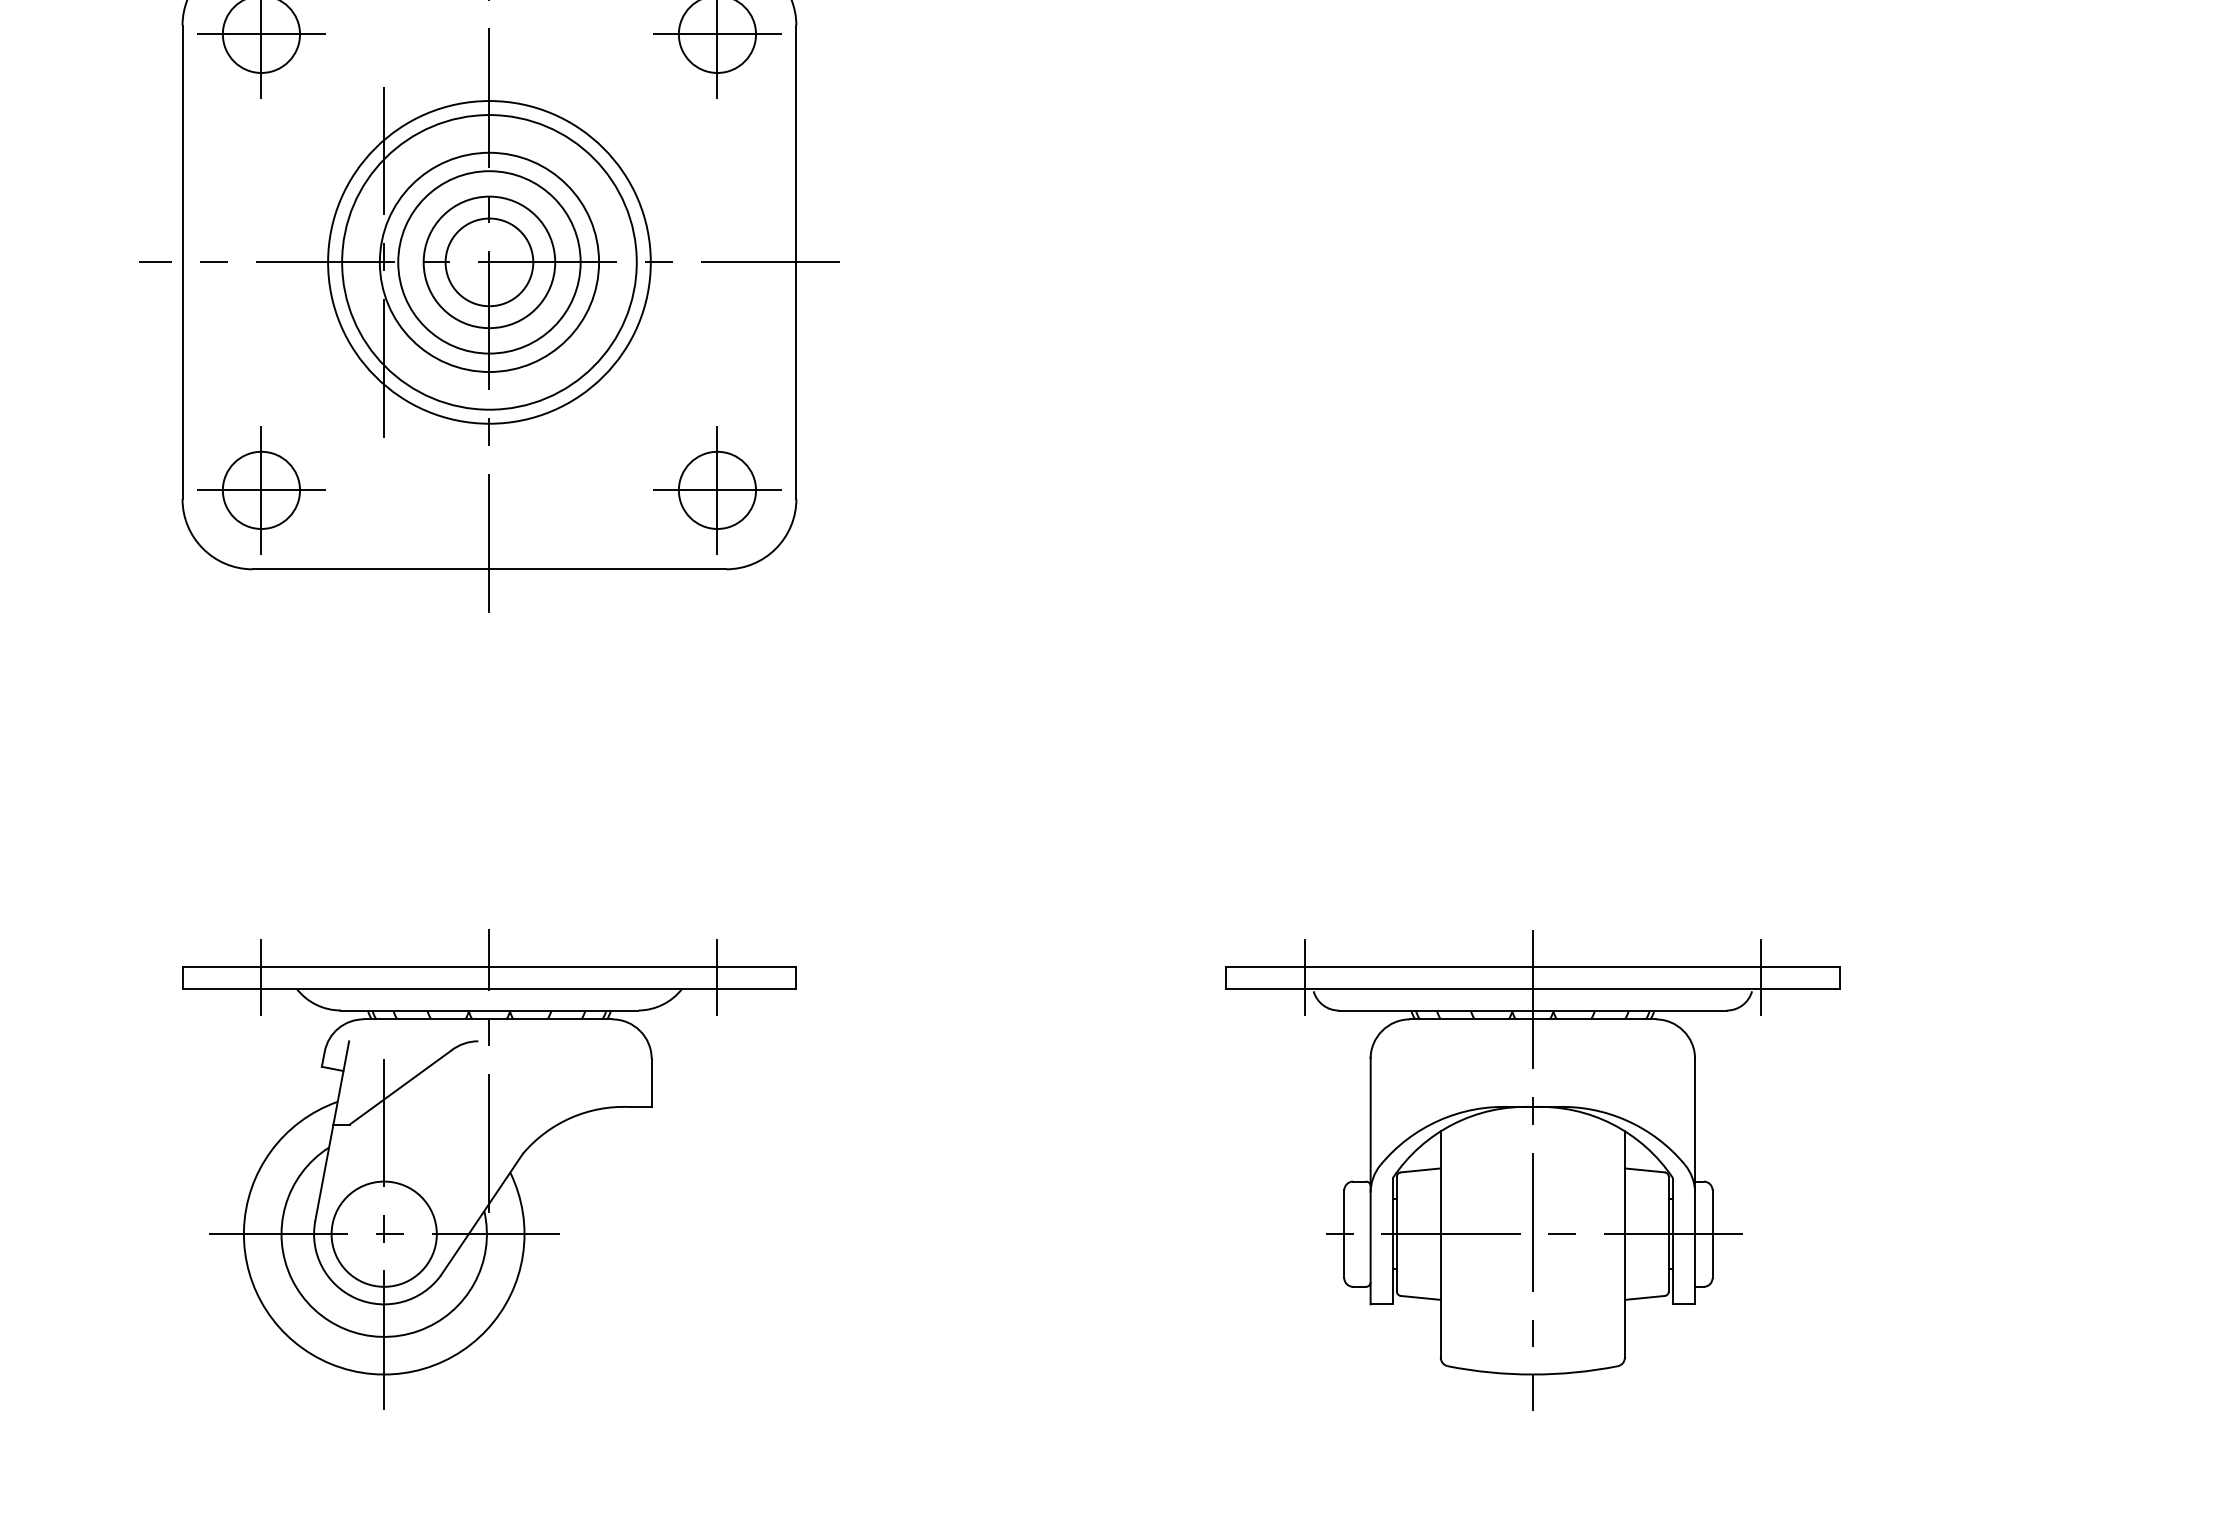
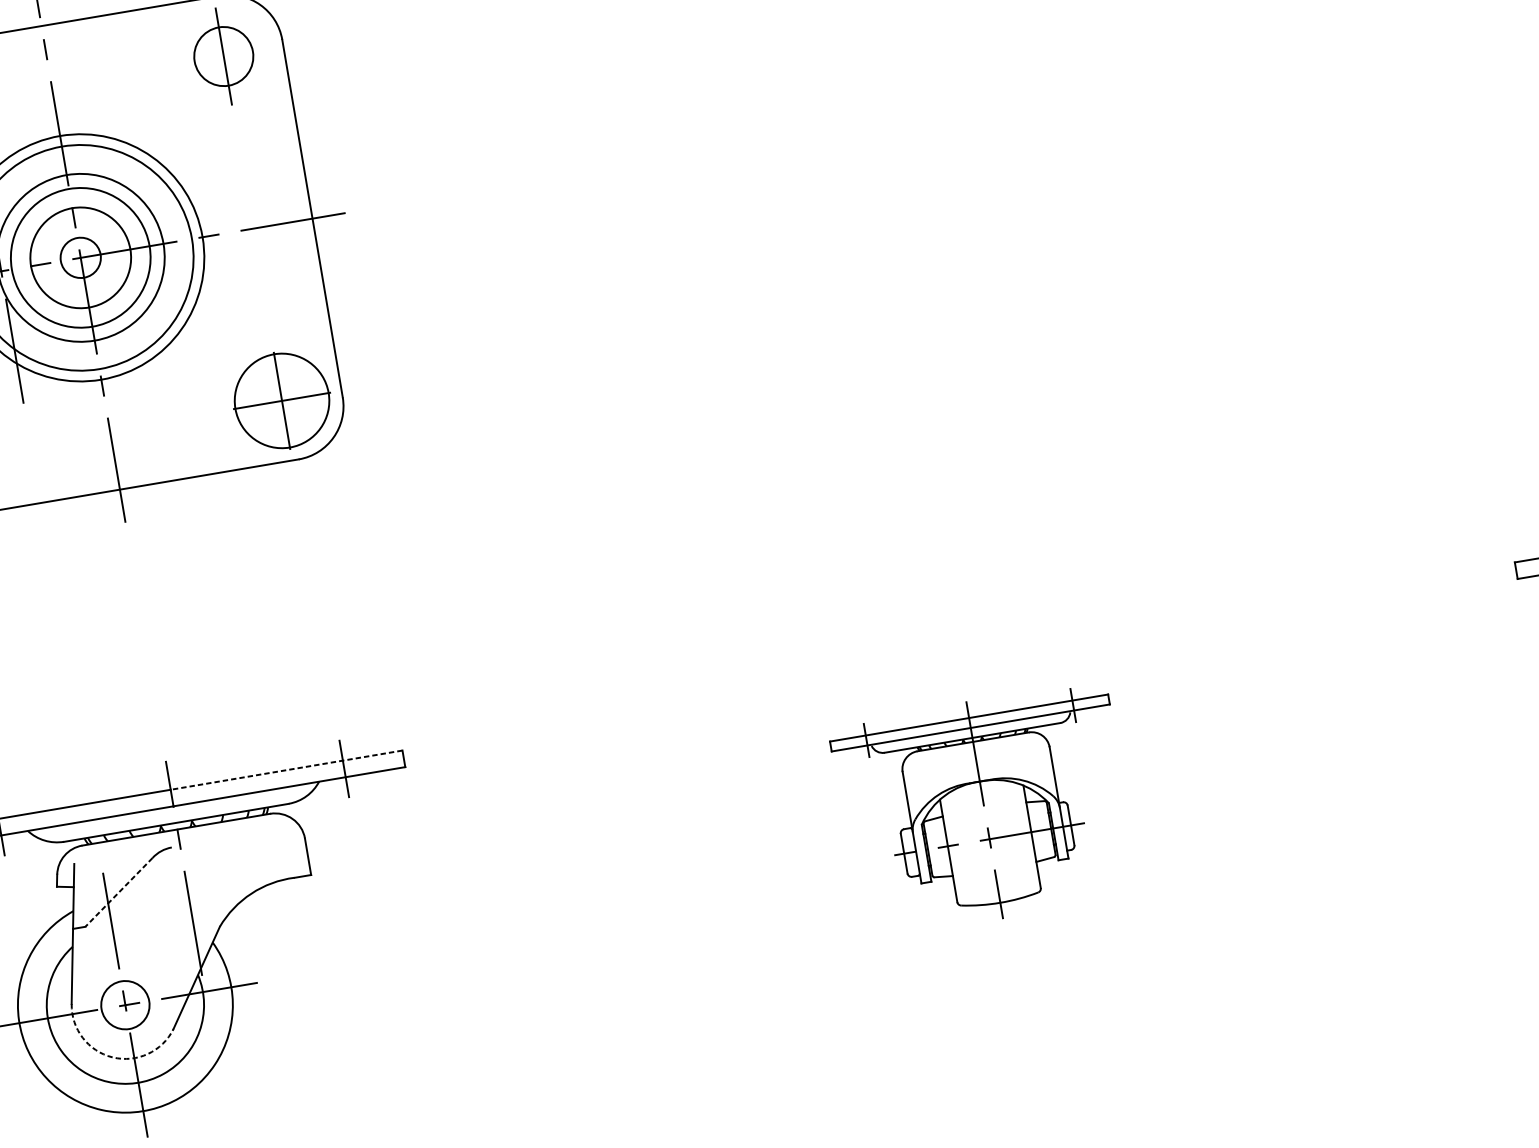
line: (717, 34) -> (223, 56), removed
circle: (489, 262) -> (80, 257), size x0.6
circle: (717, 489) -> (281, 400), size x1.6
line: (642, 966) -> (286, 770), solid -> dashed
line: (400, 1087) -> (118, 892), solid -> dashed
part: (1532, 1170) -> (984, 810), size x0.6
circle: (383, 1233) -> (124, 1004), size x0.6
arc: (356, 1298) -> (112, 1057), solid -> dashed

